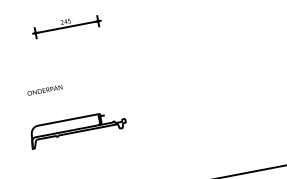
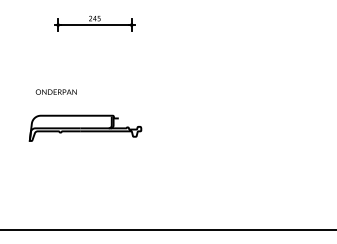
part: (77, 128) -> (85, 127), moved

